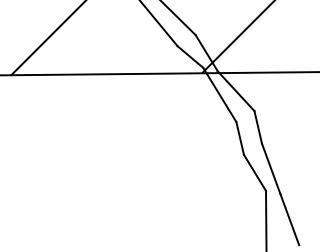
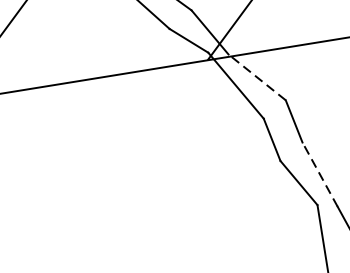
line: (235, 90) -> (256, 76), solid -> dashed
line: (271, 168) -> (320, 173), solid -> dashed

